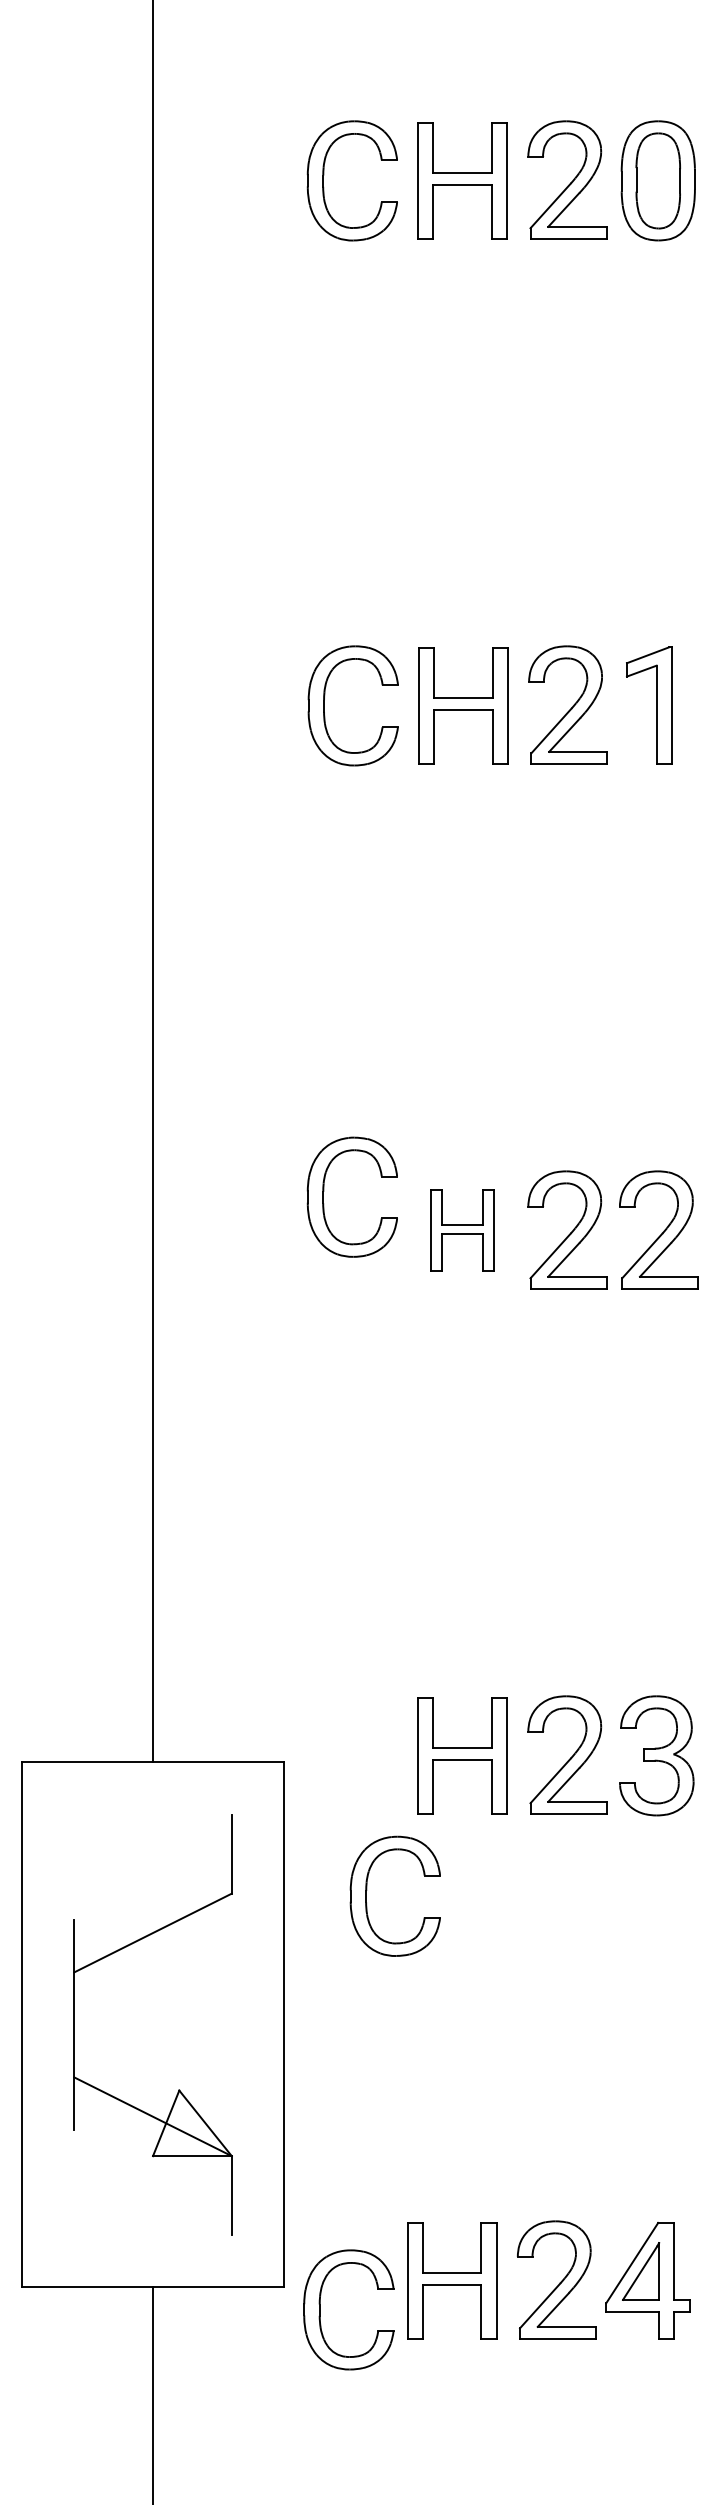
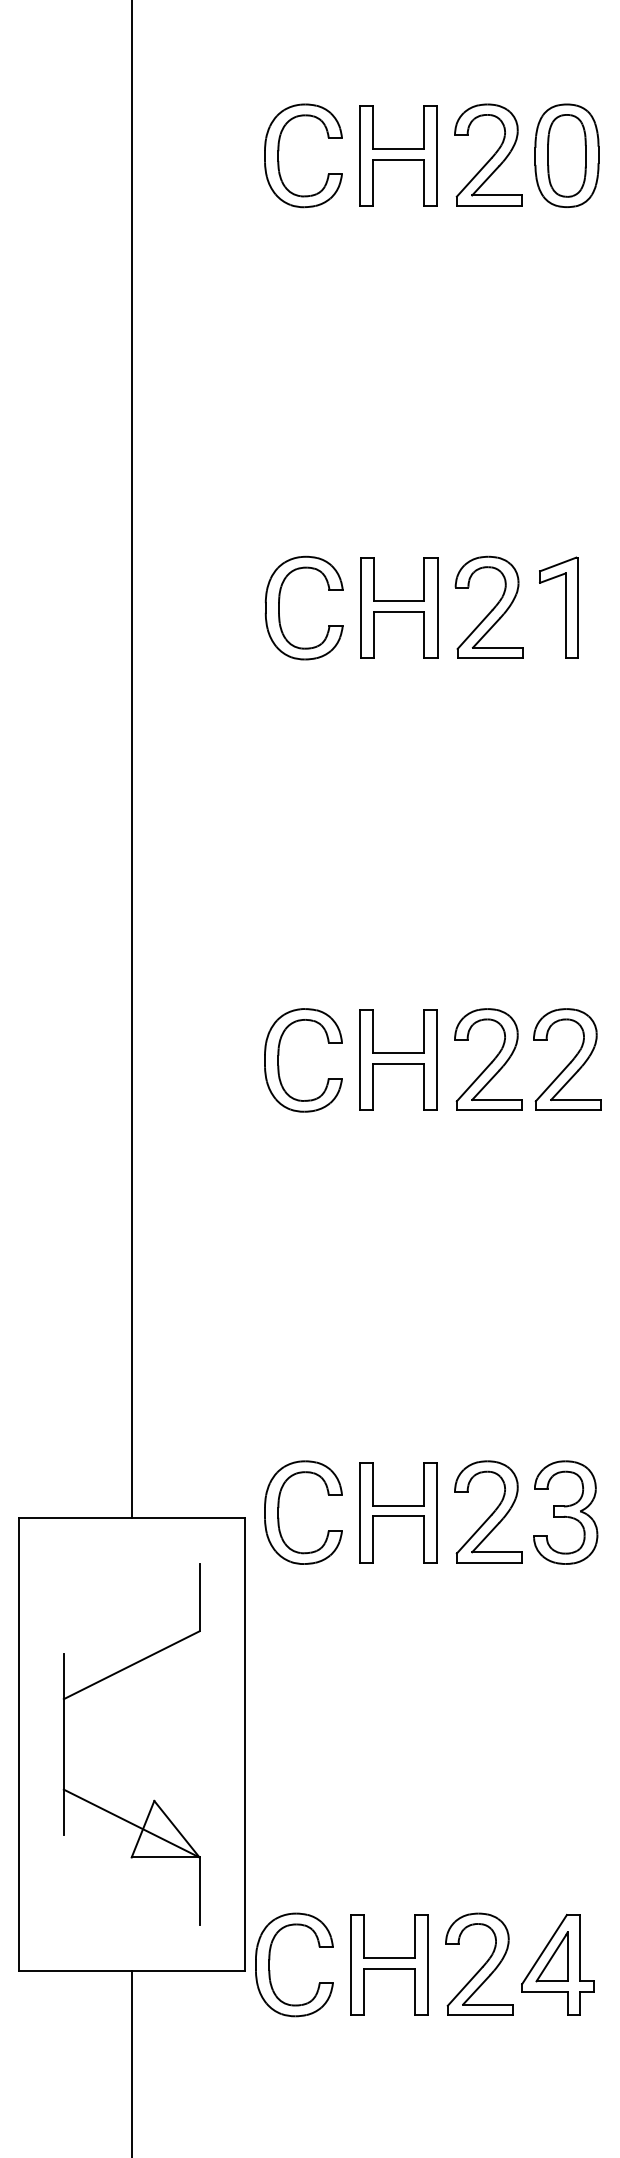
part: (324, 1191) -> (279, 1055), moved
part: (462, 1229) -> (398, 1059), size x1.43
part: (367, 1890) -> (279, 1507), moved
part: (321, 2303) -> (270, 1959), moved

